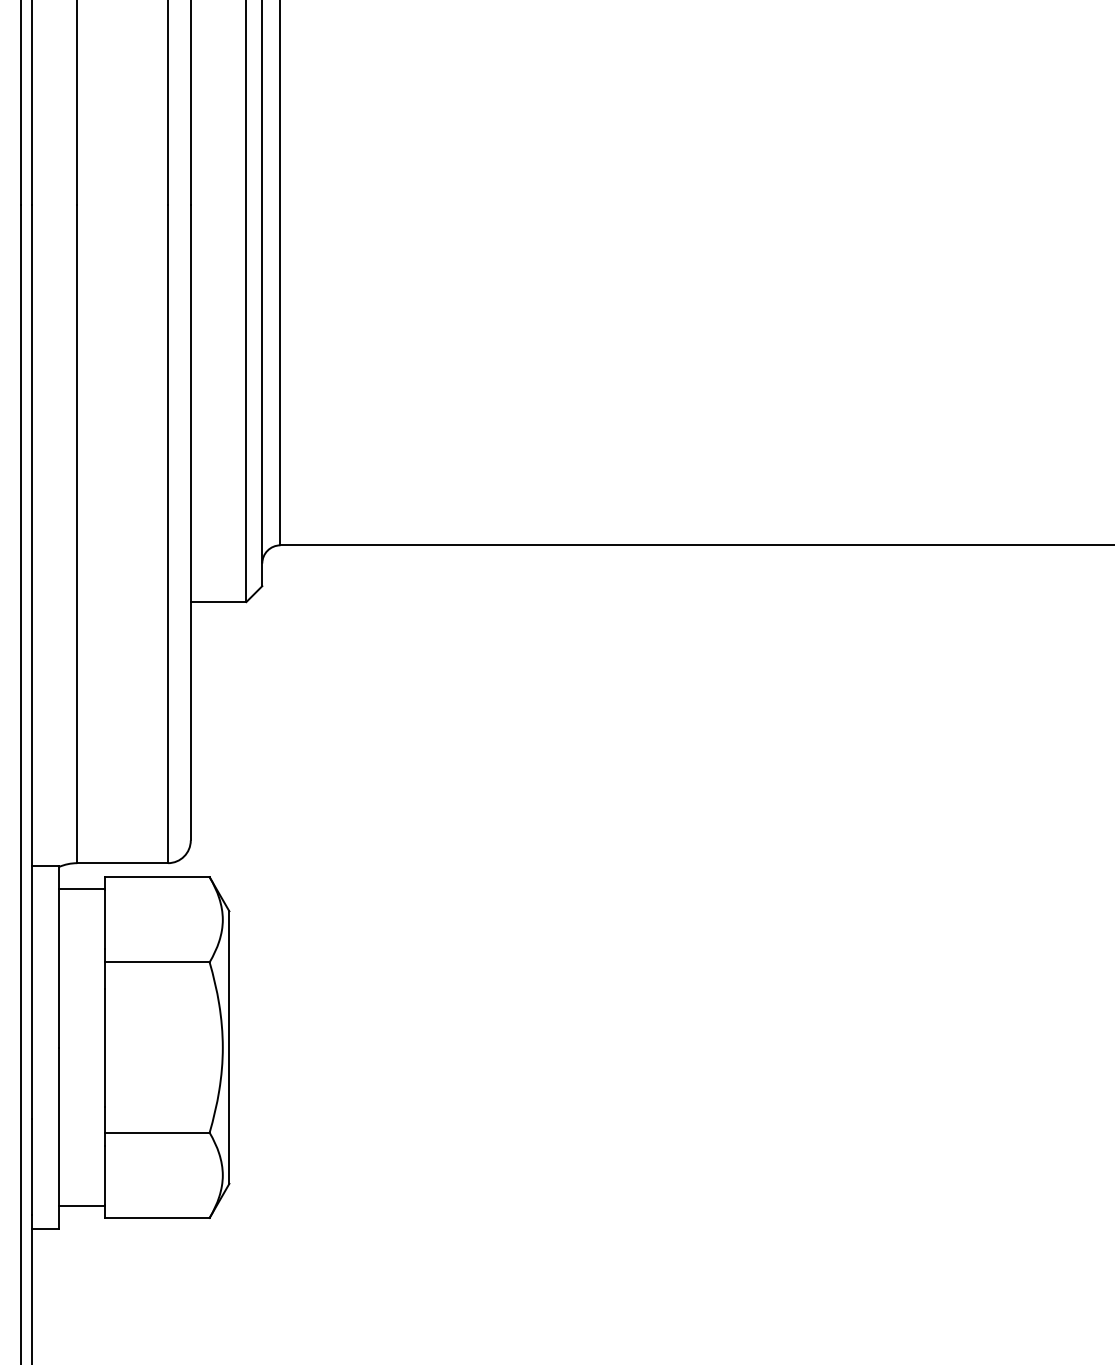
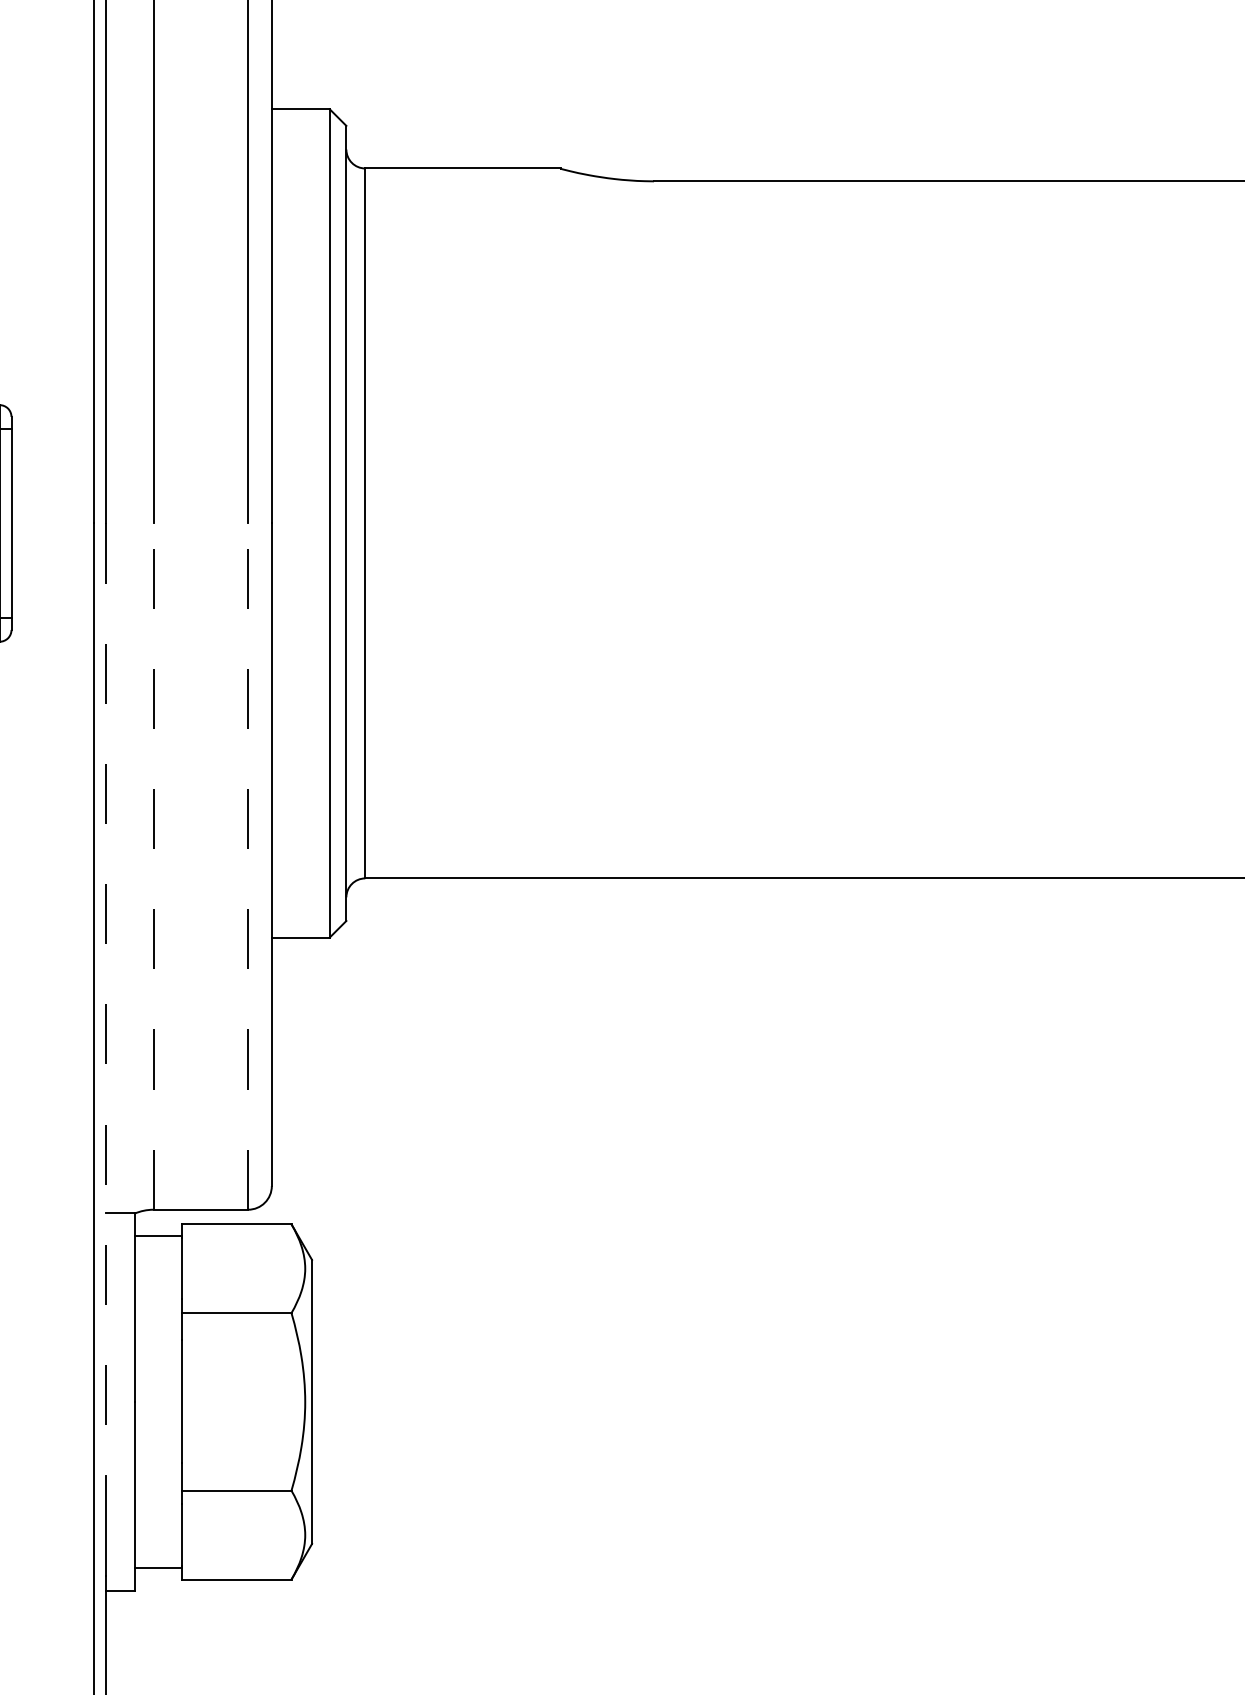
line: (77, 533) -> (153, 866), solid -> dashed
line: (168, 533) -> (248, 866), solid -> dashed
line: (32, 661) -> (106, 999), solid -> dashed

